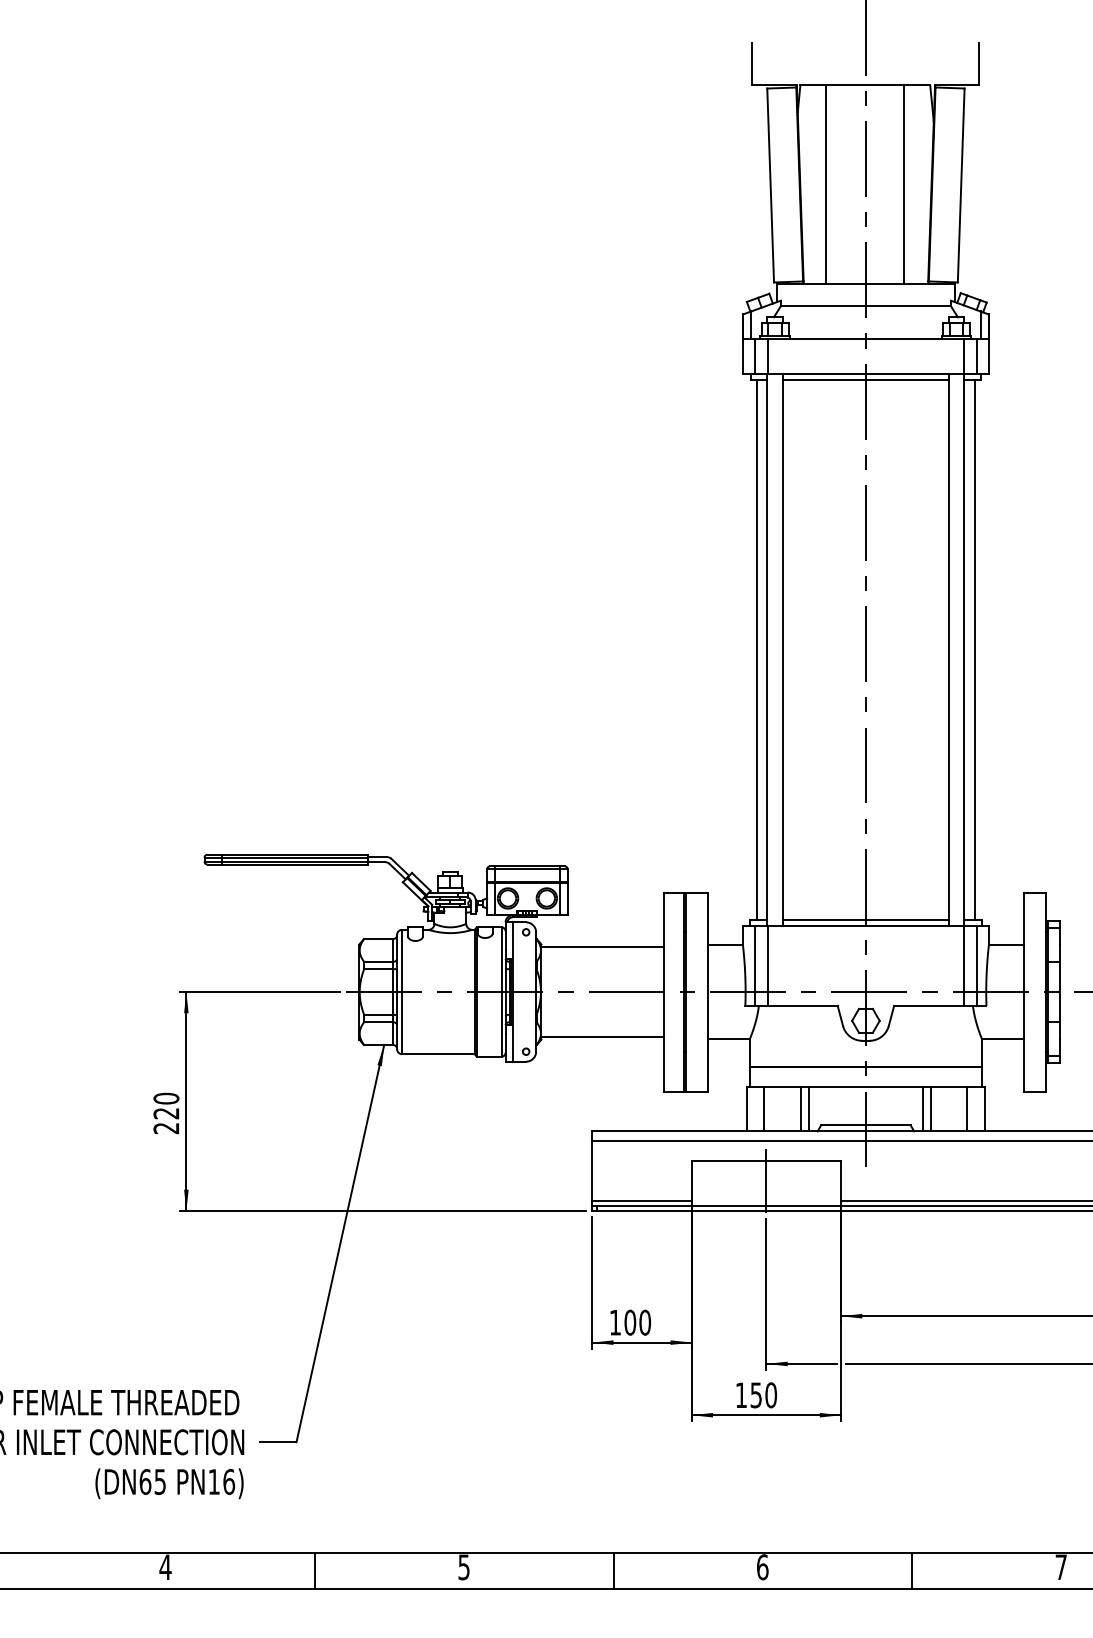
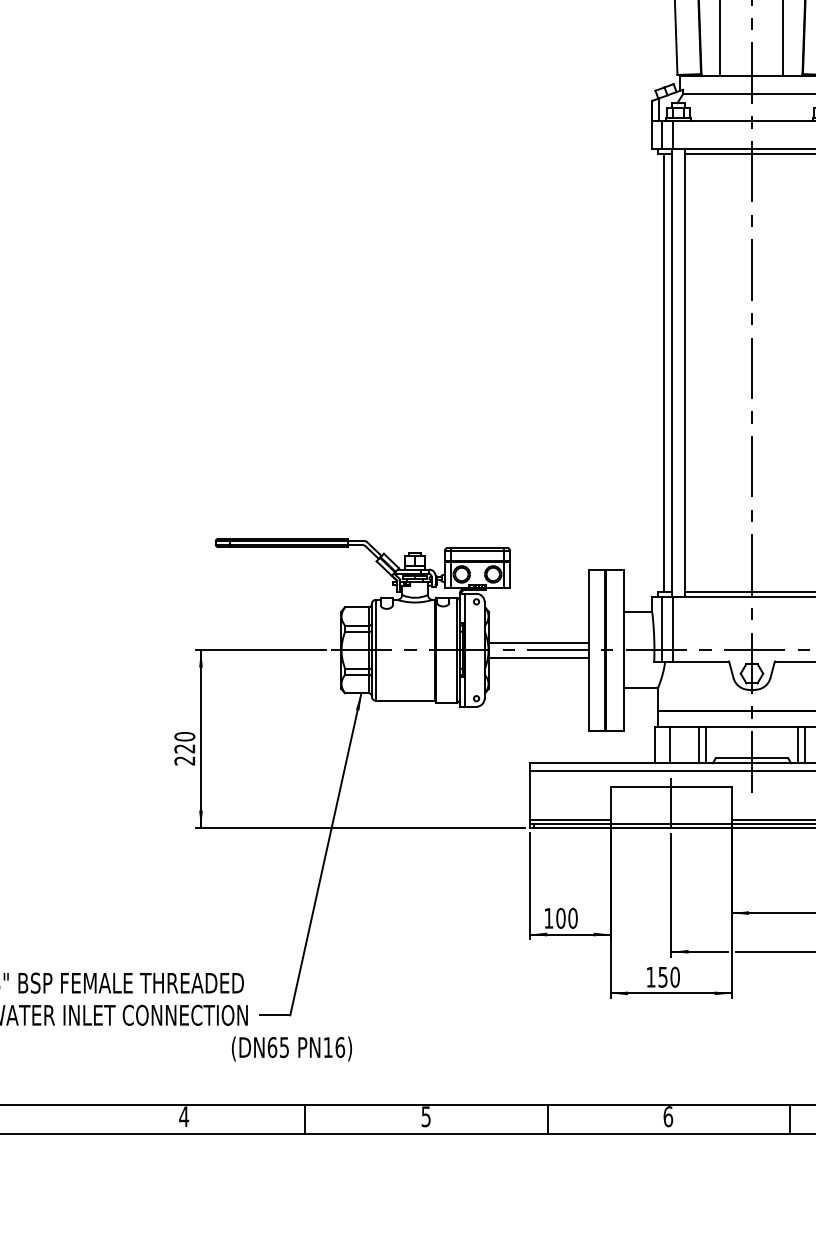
line: (602, 947) -> (538, 643), moved
line: (602, 1036) -> (538, 657), moved
text: (169, 1483) -> (291, 1048), moved

